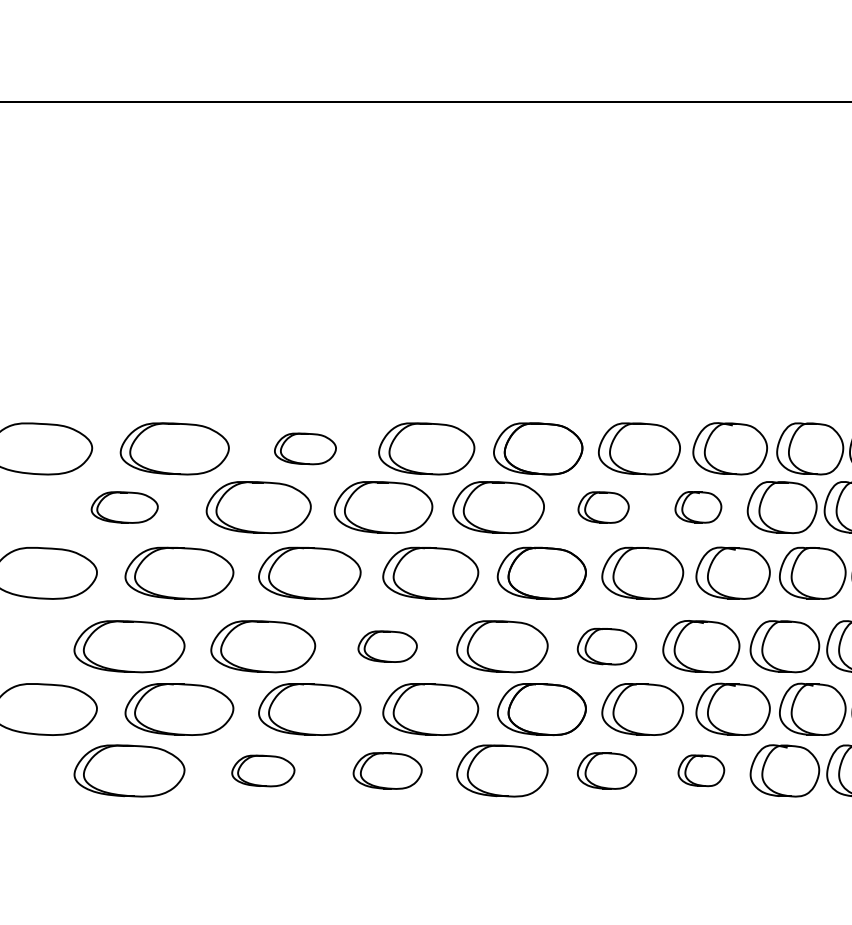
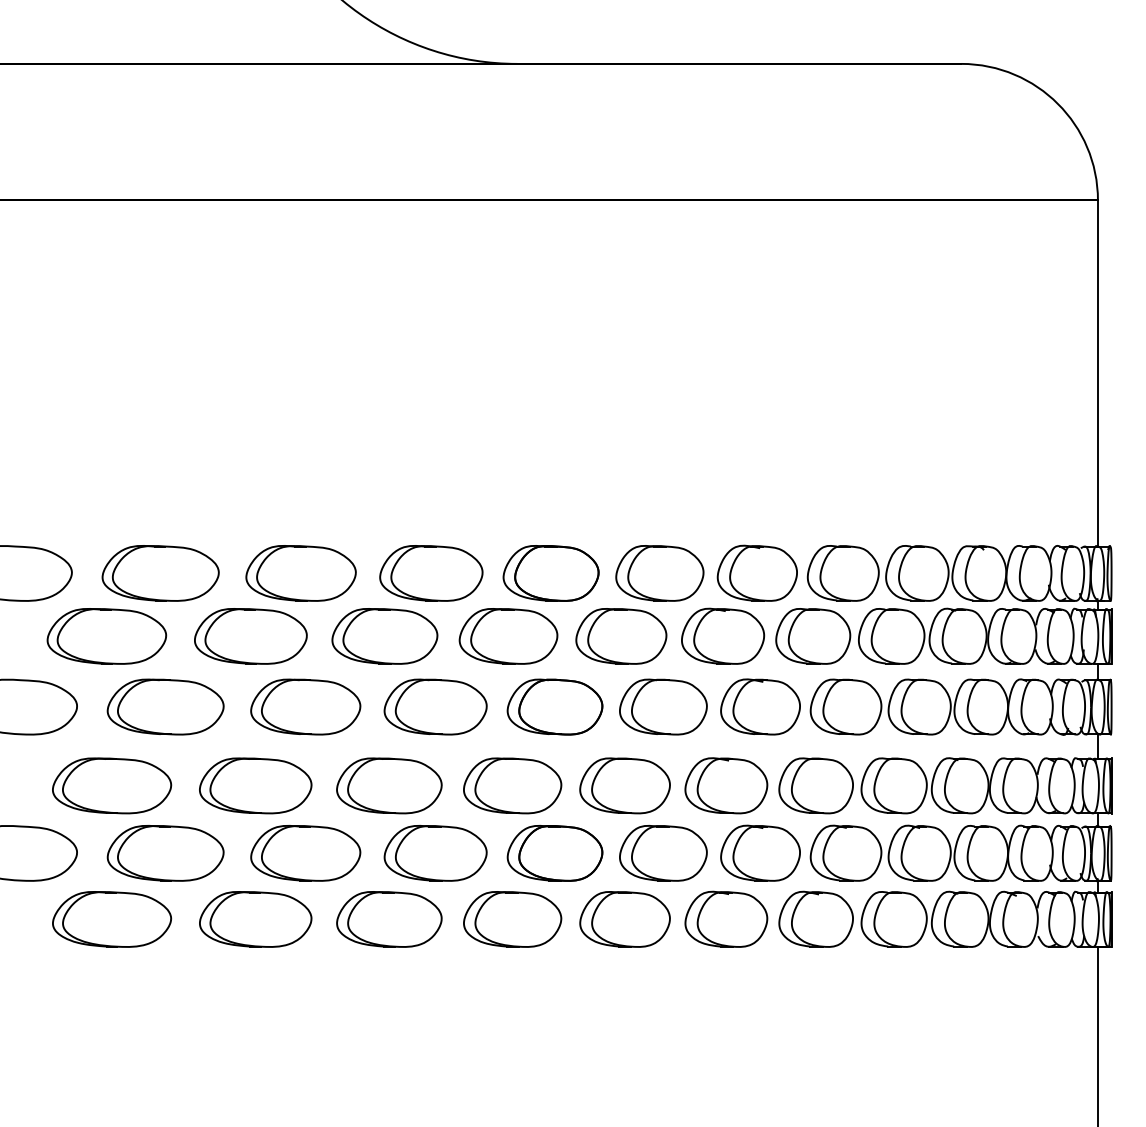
part: (304, 448) -> (300, 573), size x1.67
part: (698, 506) -> (723, 635), size x1.67
part: (124, 507) -> (106, 636), size x1.67
part: (603, 507) -> (621, 636), size x1.67
part: (387, 646) -> (389, 785), size x1.67
part: (606, 646) -> (624, 785), size x1.43
part: (701, 770) -> (726, 918), size x1.67
part: (263, 771) -> (255, 919), size x1.67
part: (387, 771) -> (389, 919), size x1.43
part: (606, 771) -> (624, 919), size x1.43

